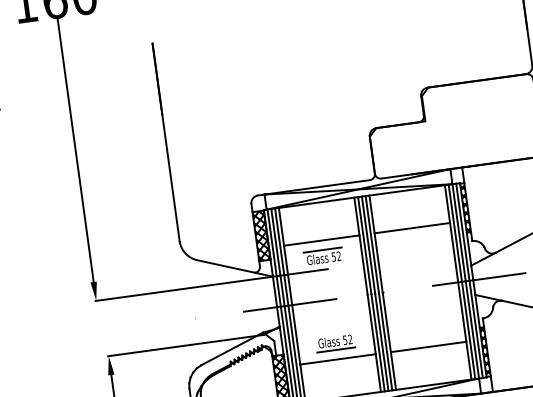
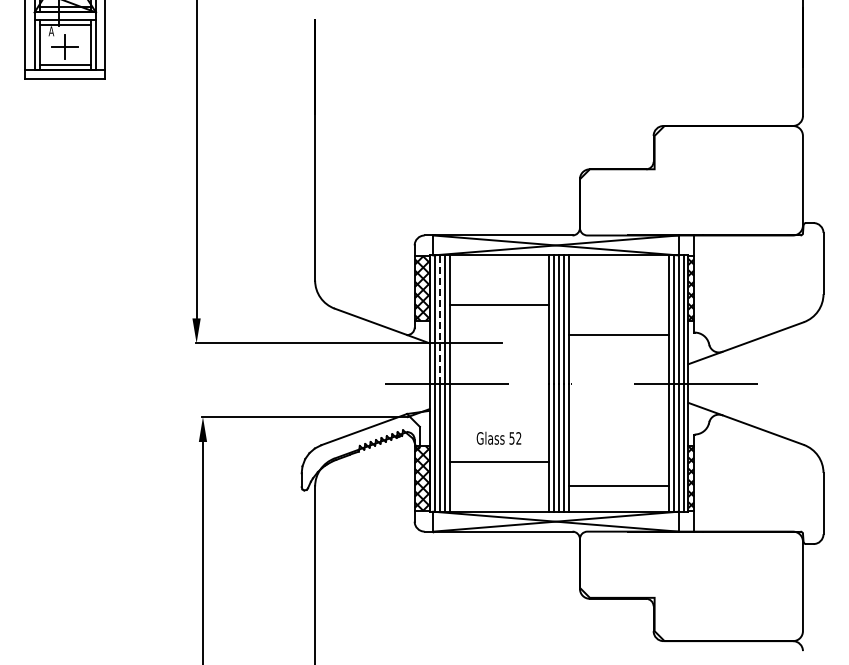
line: (412, 228) -> (618, 335), moved
line: (277, 256) -> (439, 318), solid -> dashed
part: (323, 256) -> (498, 325), removed
line: (428, 346) -> (618, 485), moved
line: (336, 350) -> (498, 449), removed

